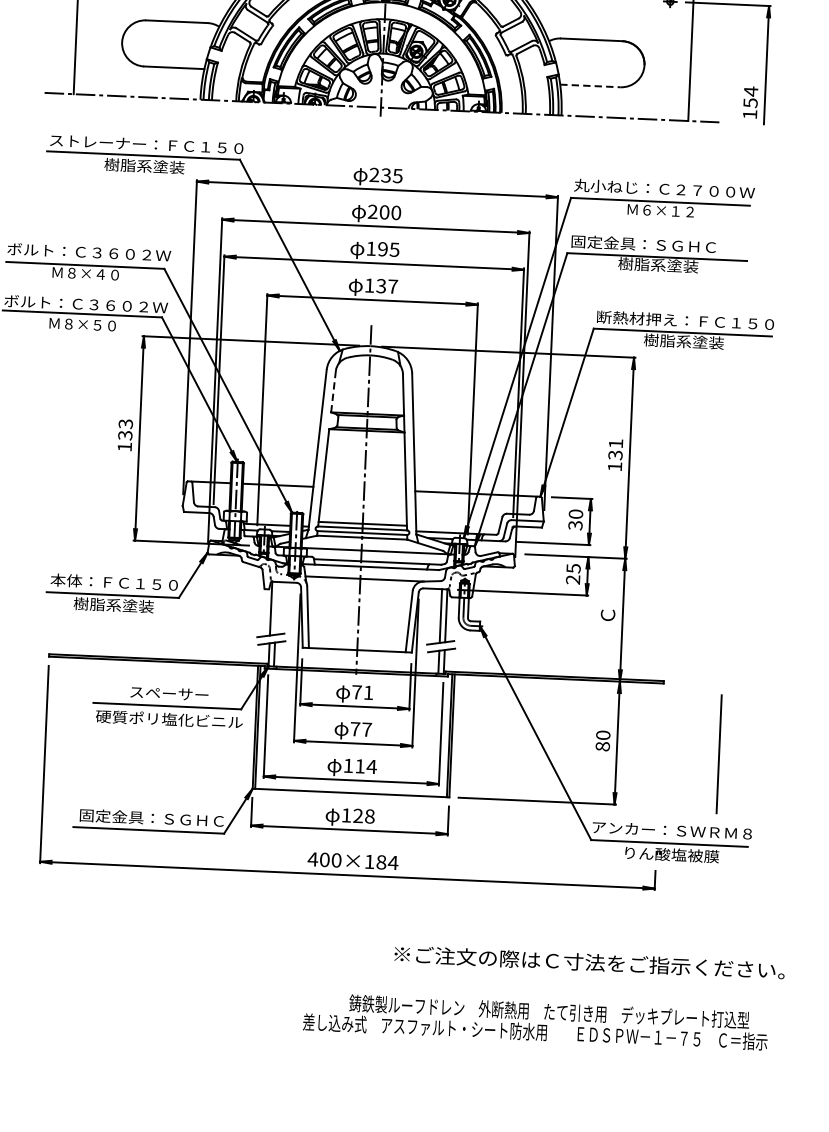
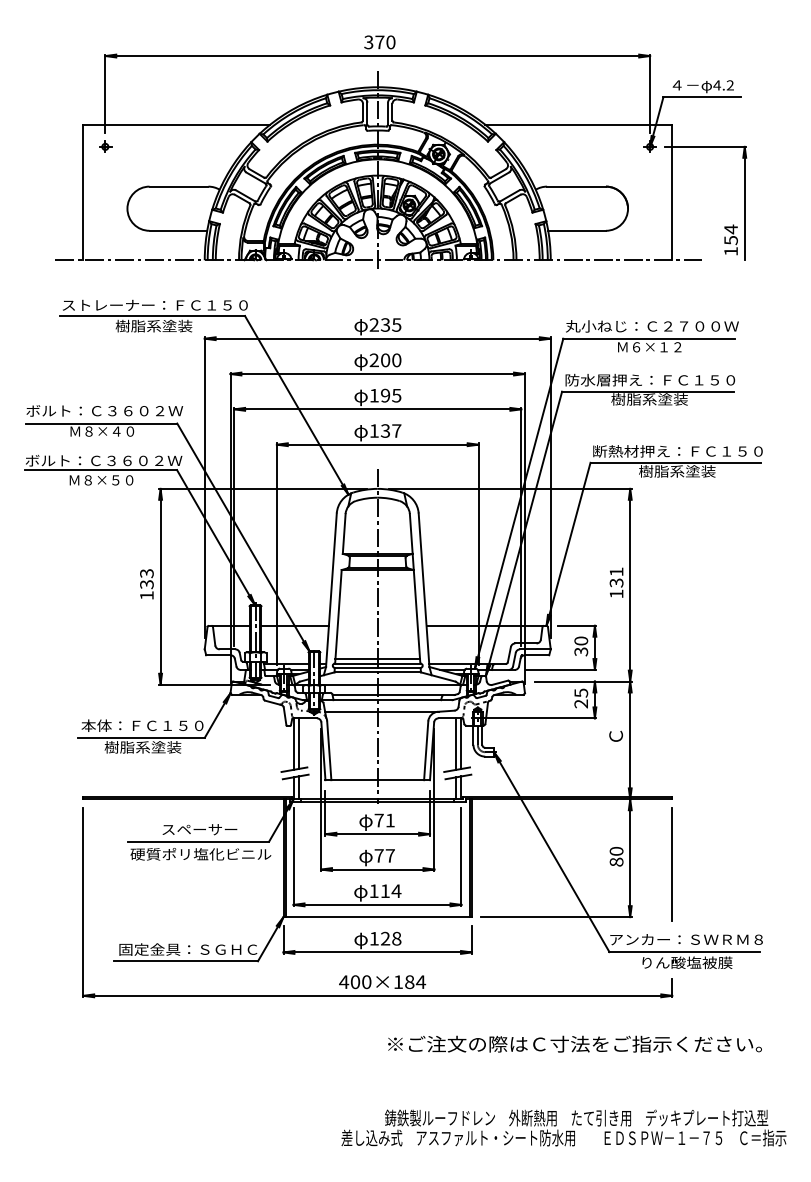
line: (590, 85) -> (577, 230), dashed -> solid
text: (660, 244) -> (650, 379), 固定金具：ＳＧＨＣ -> 防水層押え：ＦＣ１５０
line: (333, 391) -> (344, 533), dashed -> solid
line: (276, 608) -> (298, 743), added
line: (718, 754) -> (671, 864), moved
text: (589, 961) -> (574, 1043), moved

